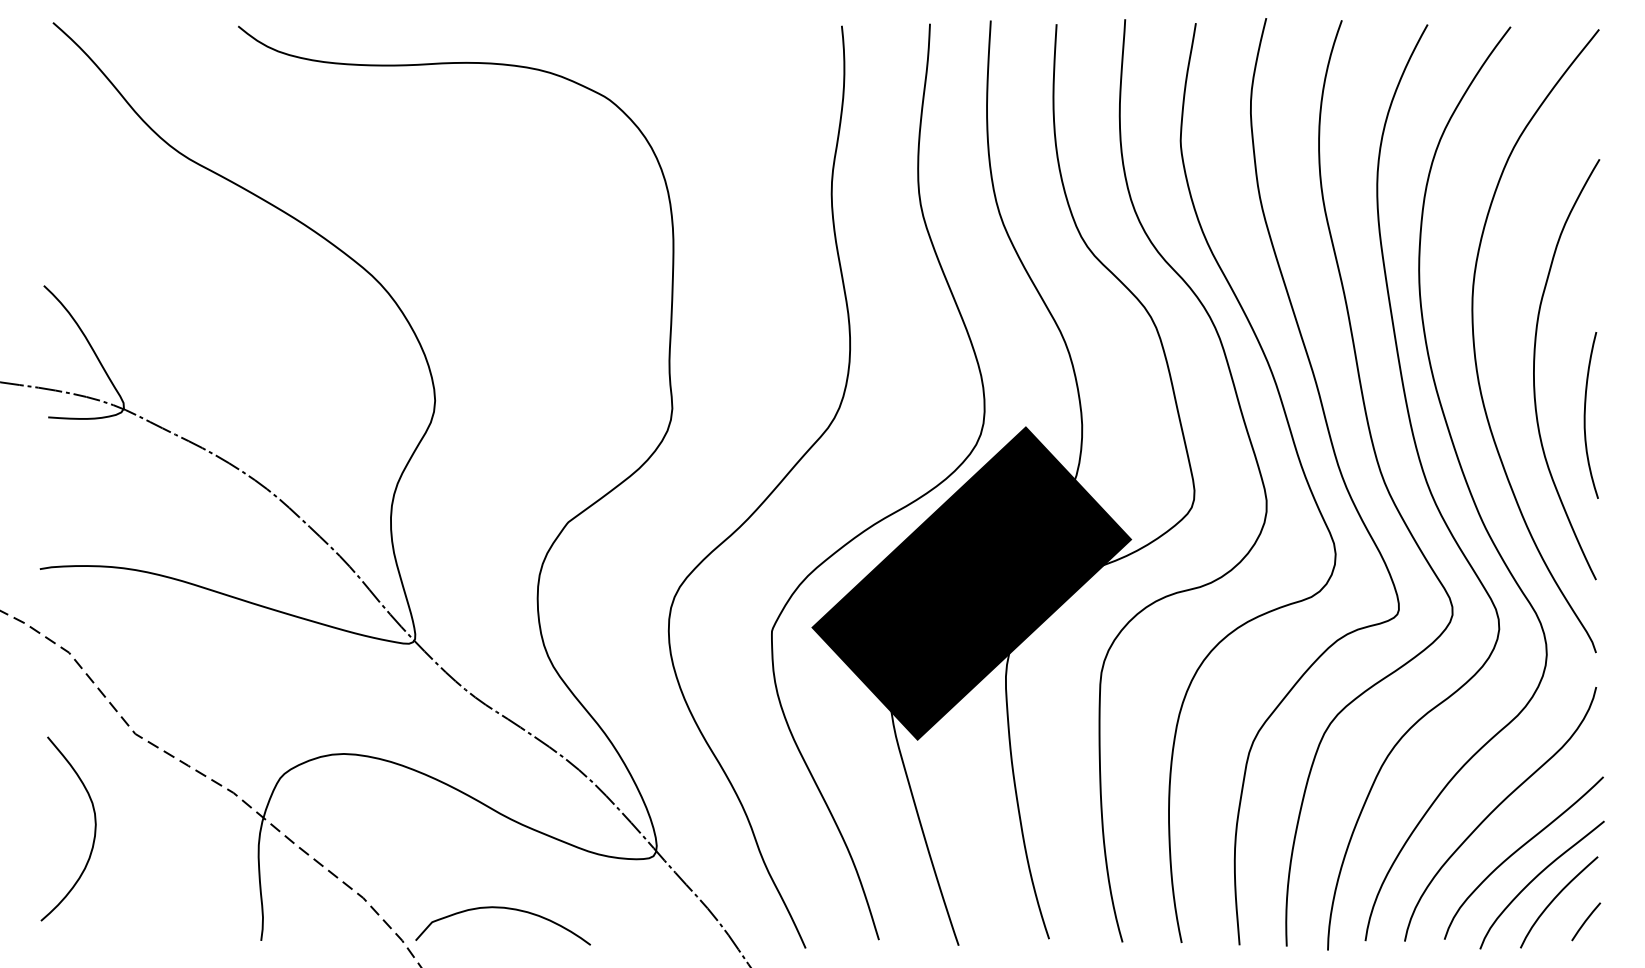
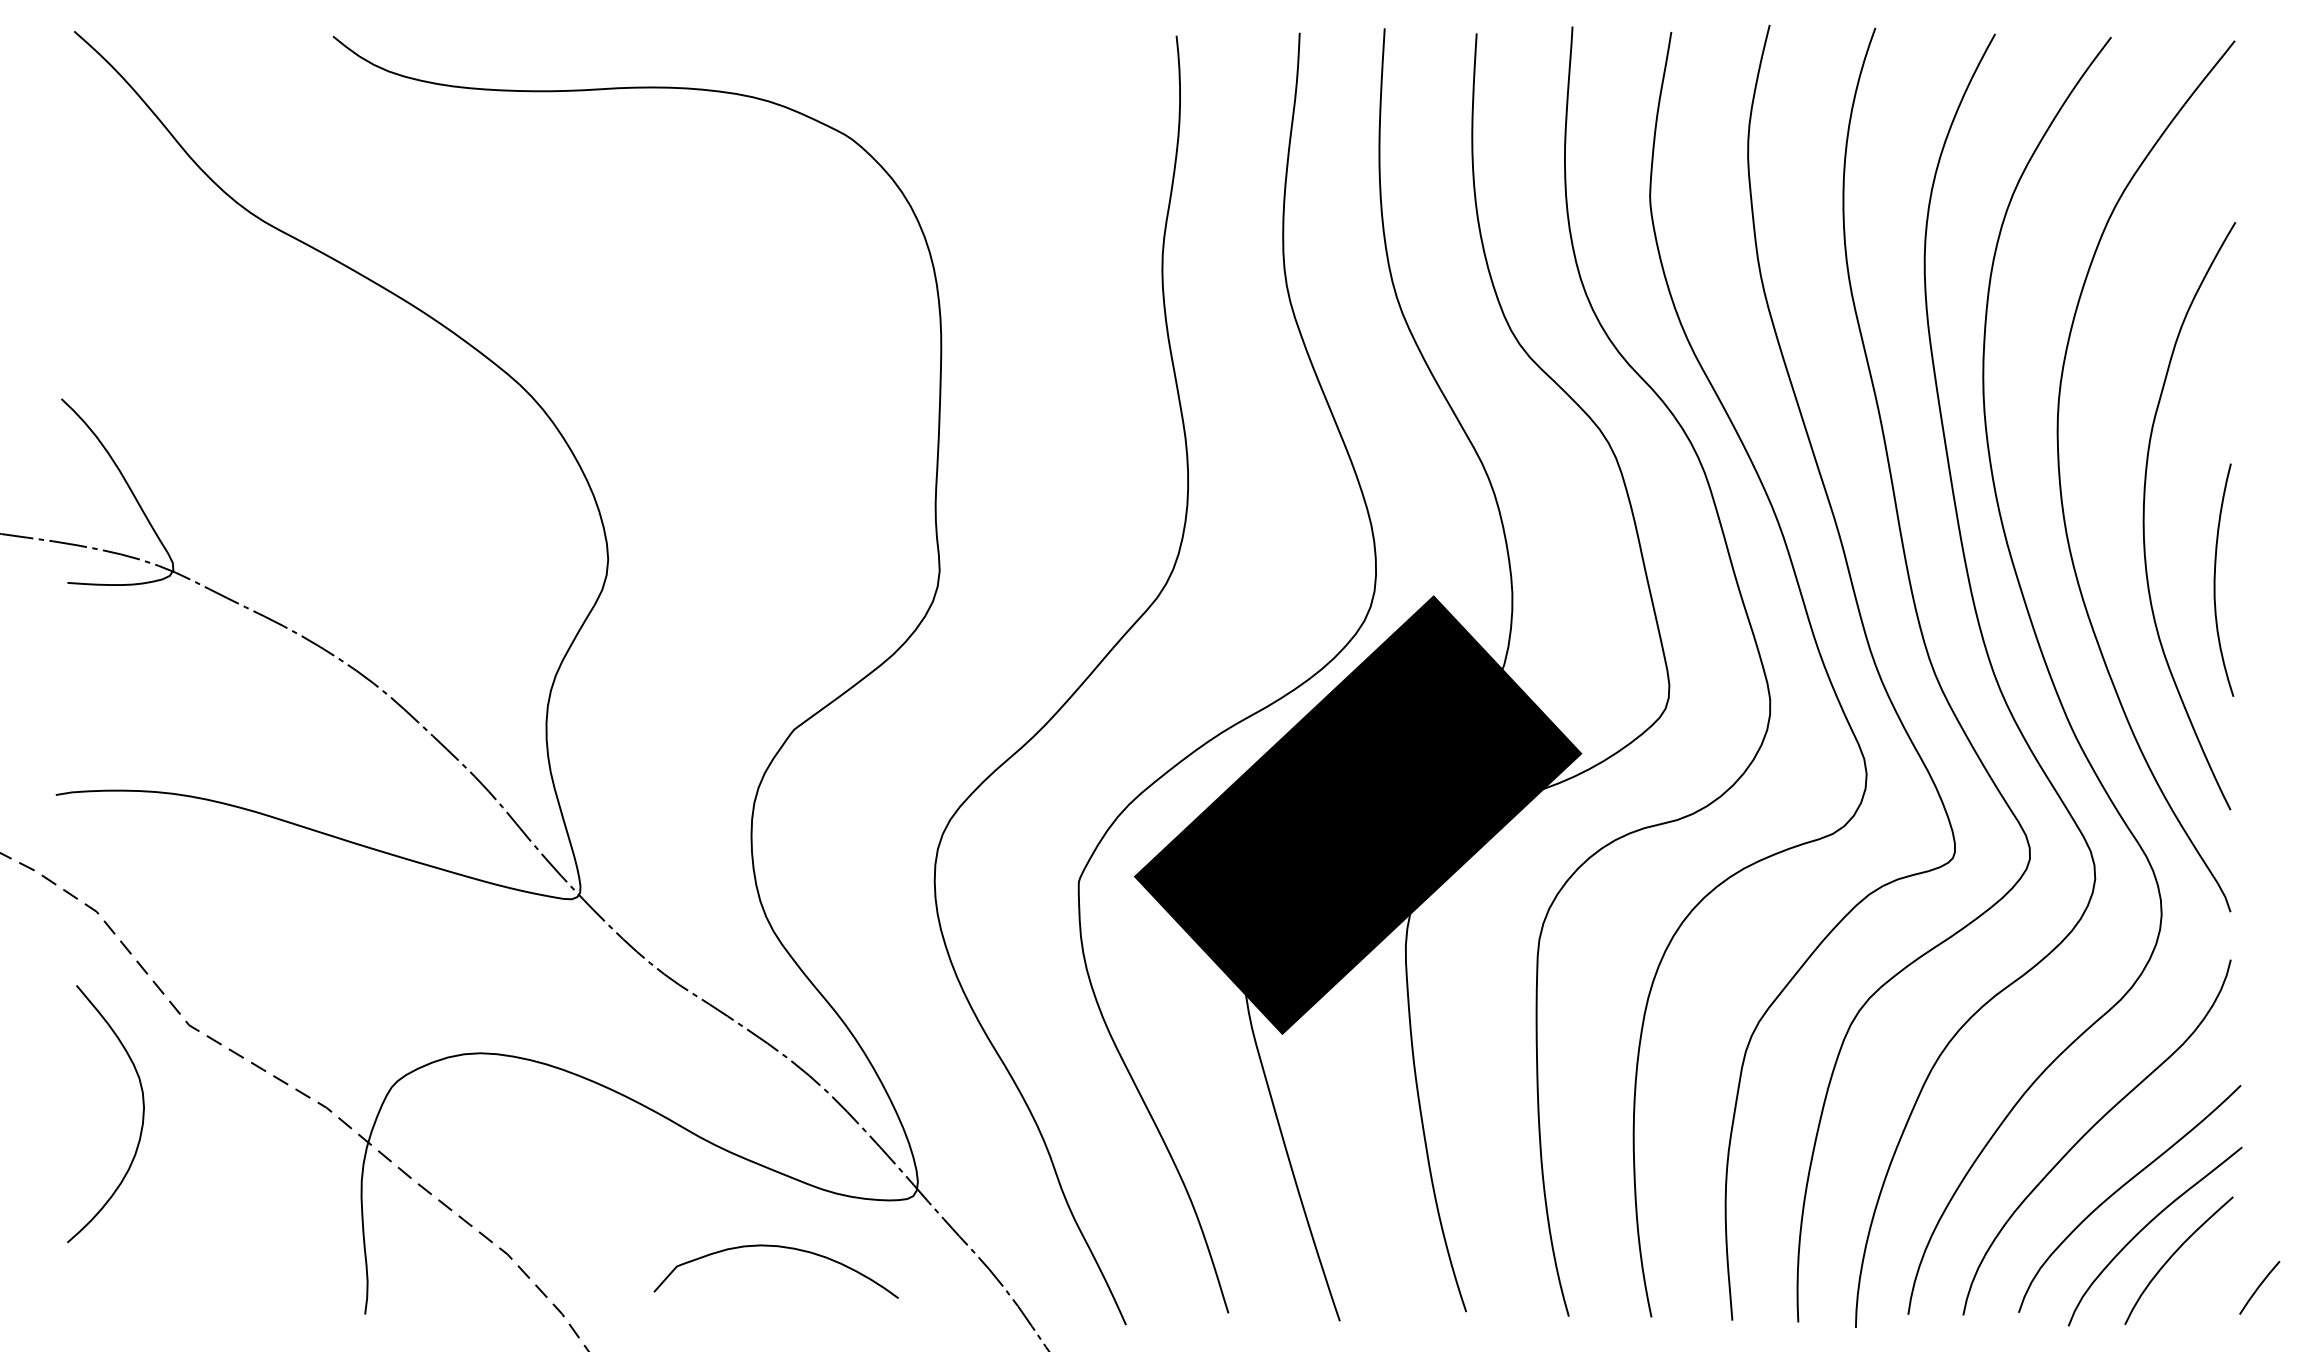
curve: (94, 829) -> (142, 1114), moved
curve: (504, 908) -> (777, 1247), moved
line: (1586, 921) -> (2259, 1287), moved

